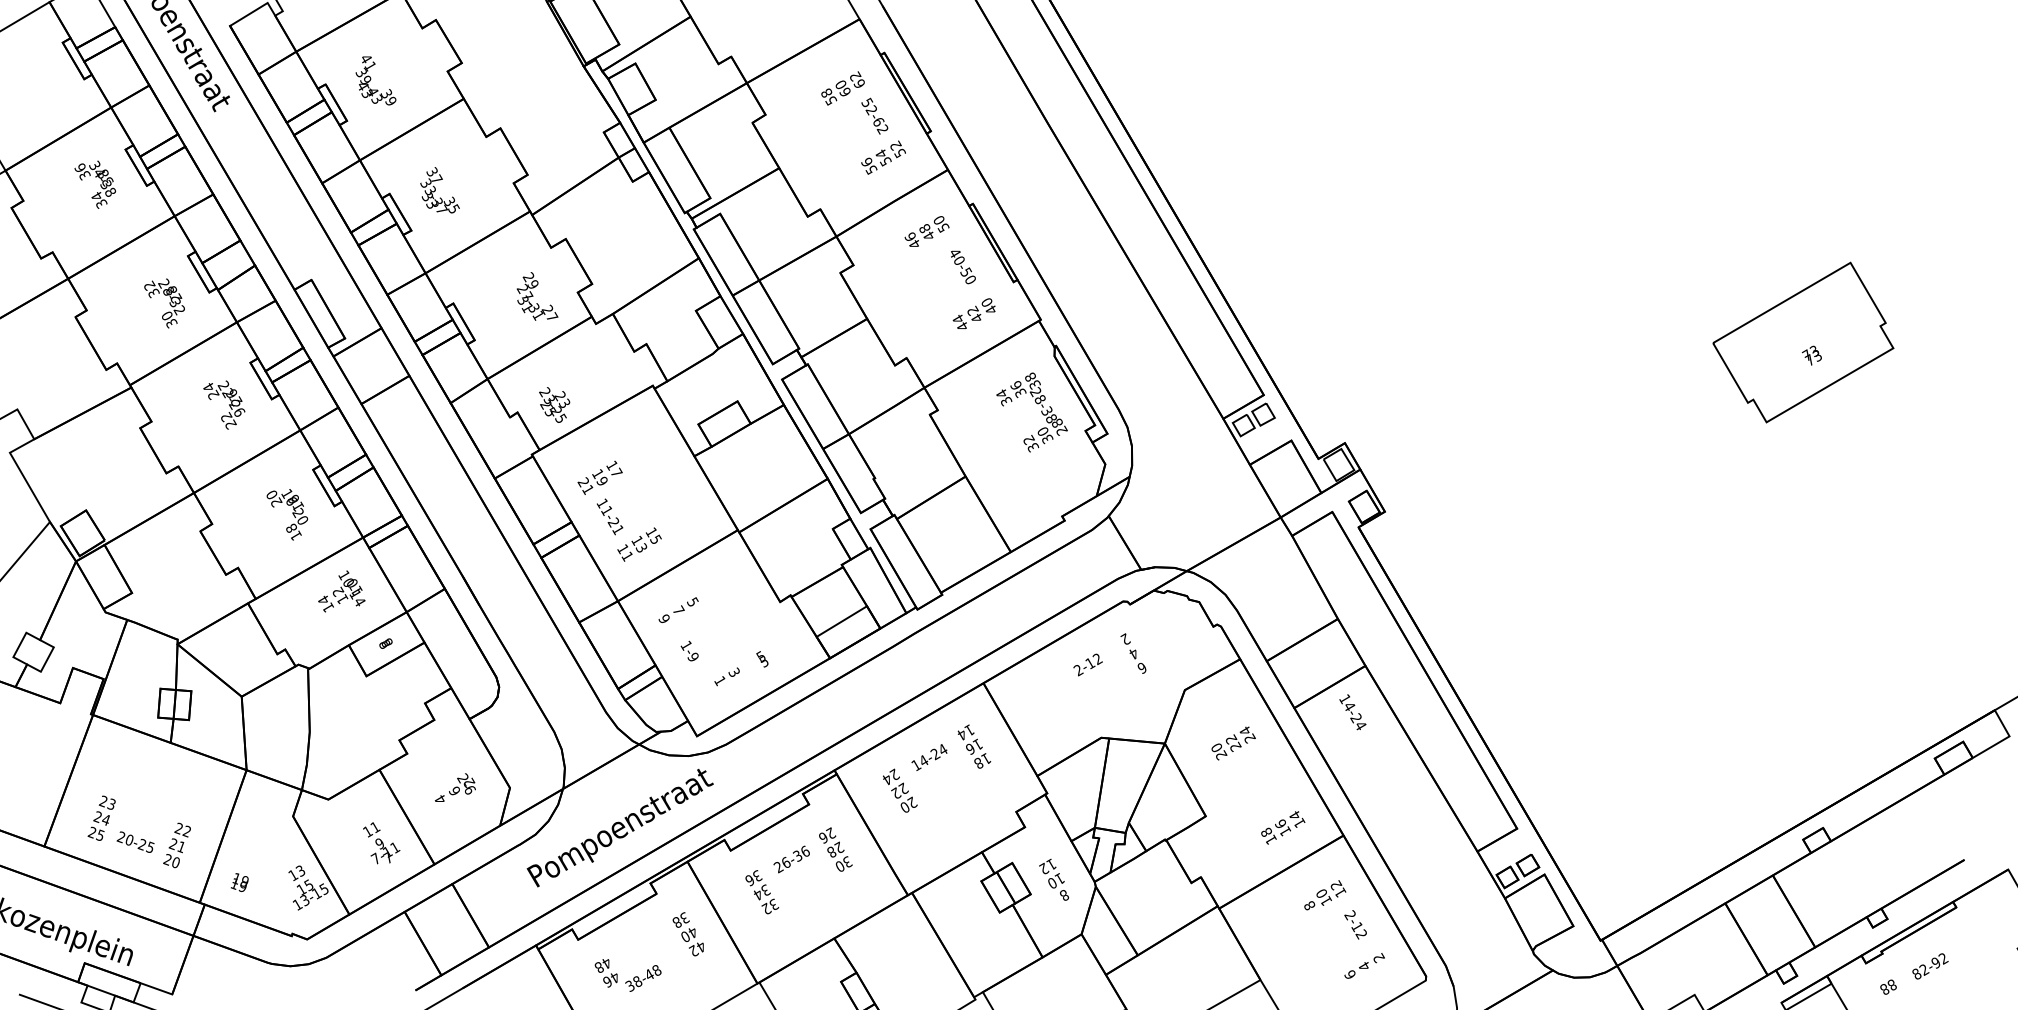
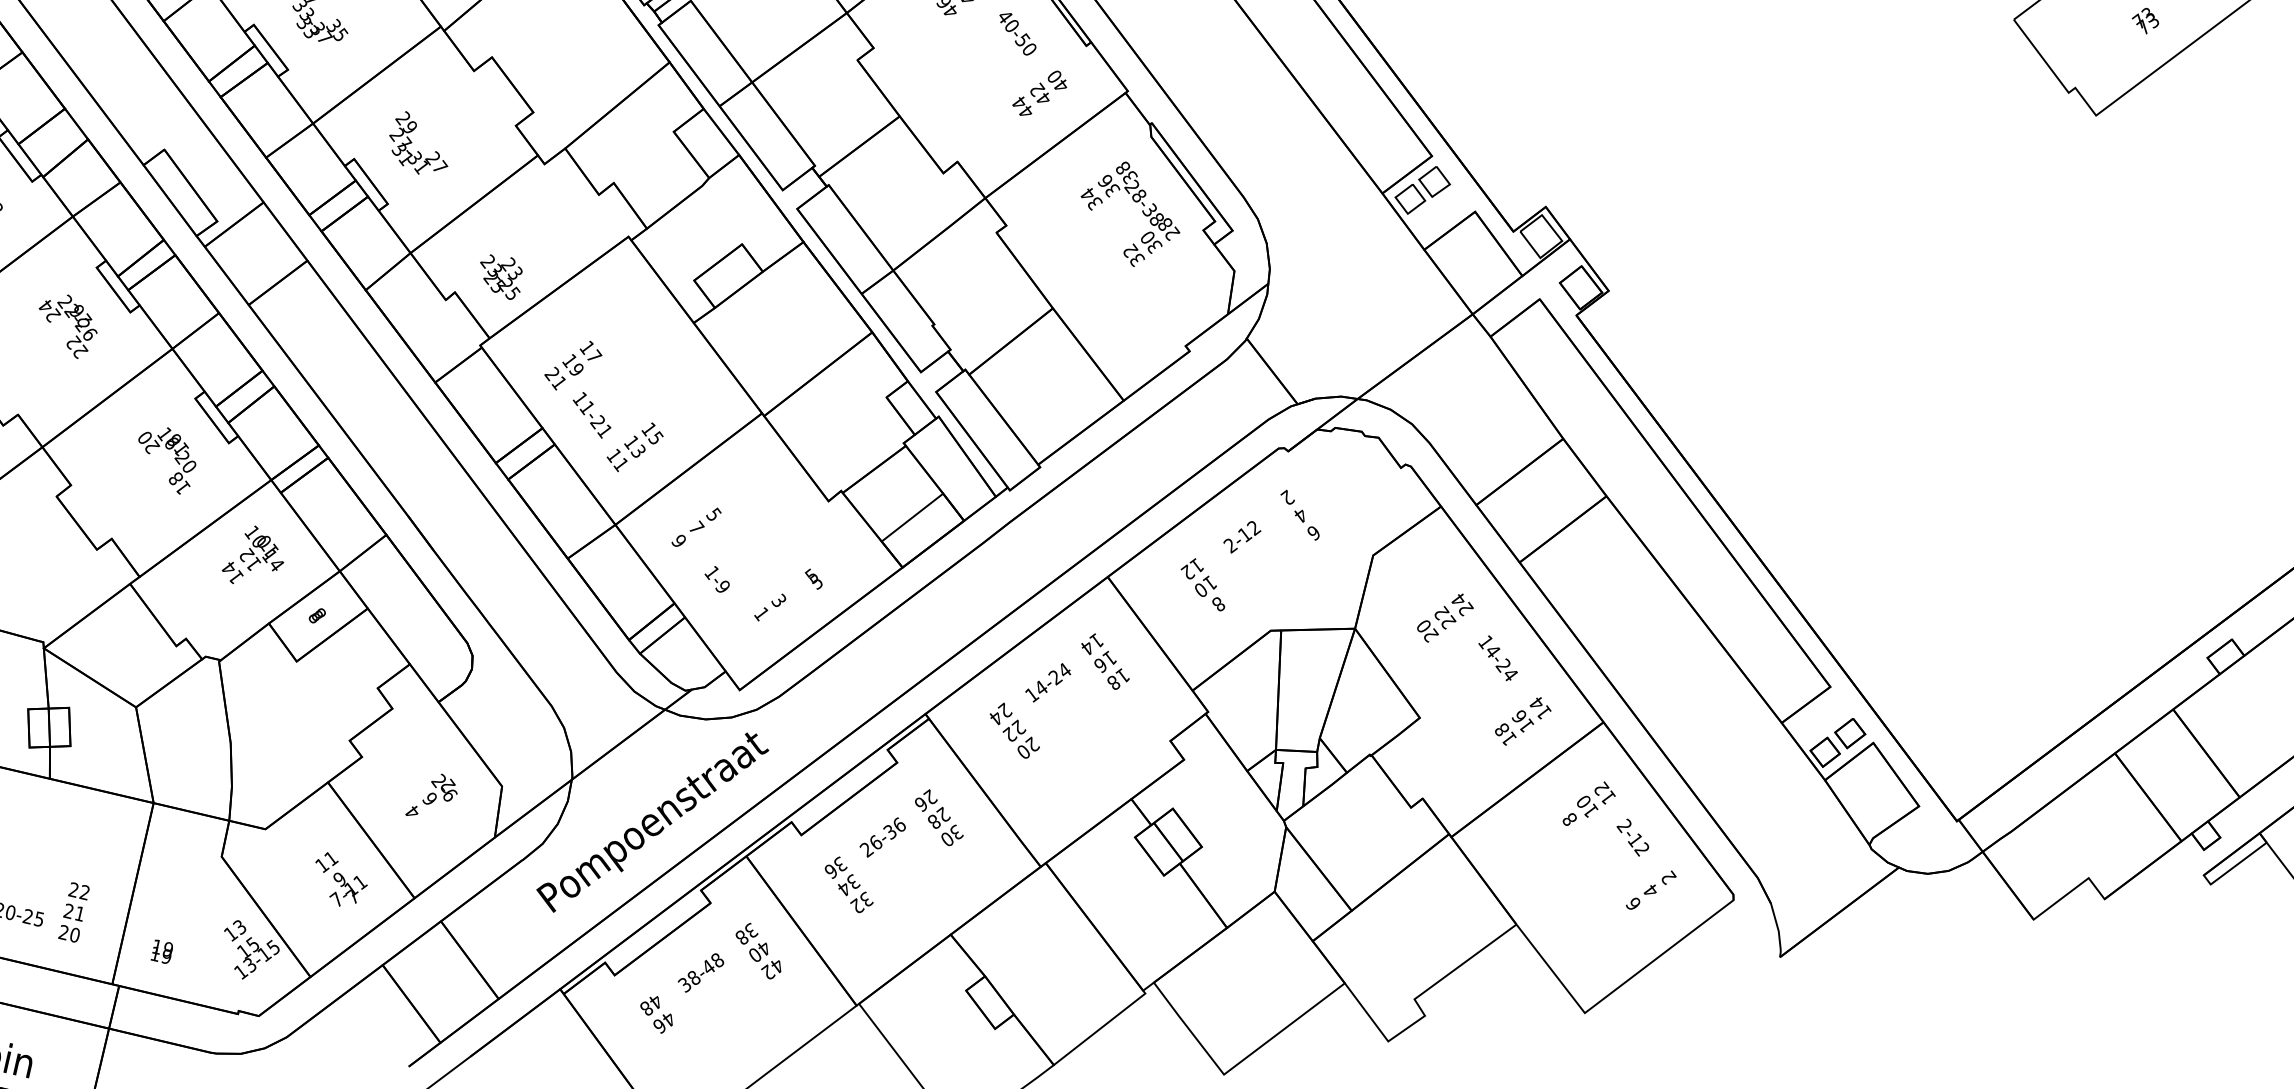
text: (537, 296) -> (417, 142), moved
text: (1352, 712) -> (1497, 658), moved
text: (1054, 879) -> (1203, 584), moved
text: (643, 978) -> (701, 972), moved

